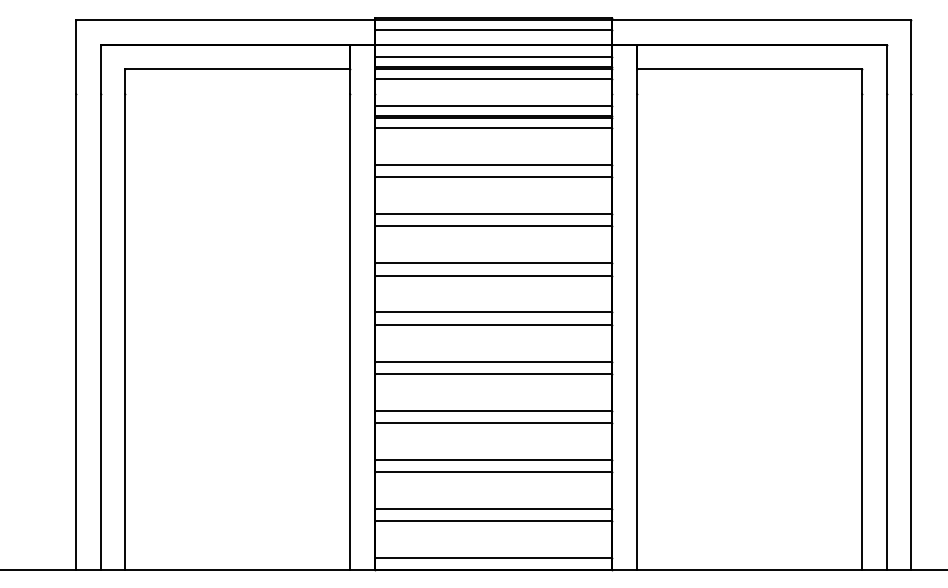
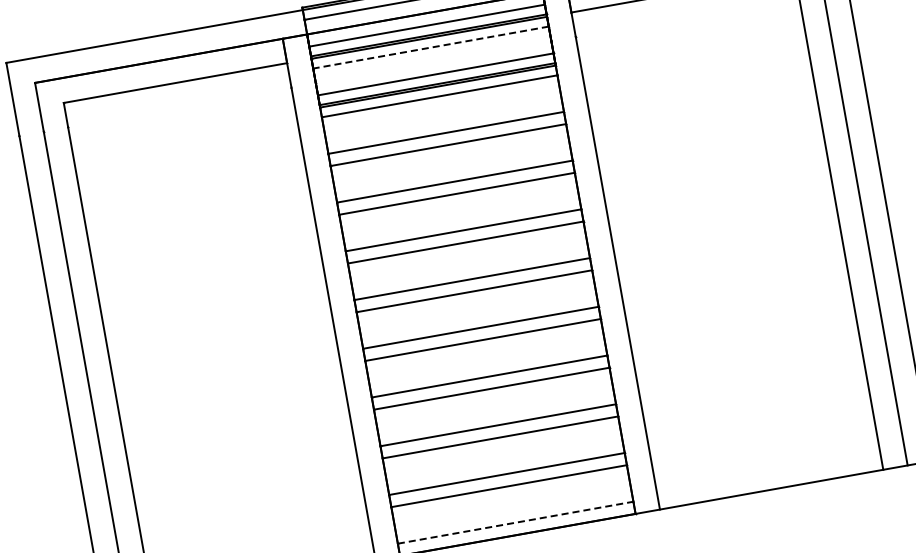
line: (493, 79) -> (430, 47), solid -> dashed
line: (493, 557) -> (515, 522), solid -> dashed

